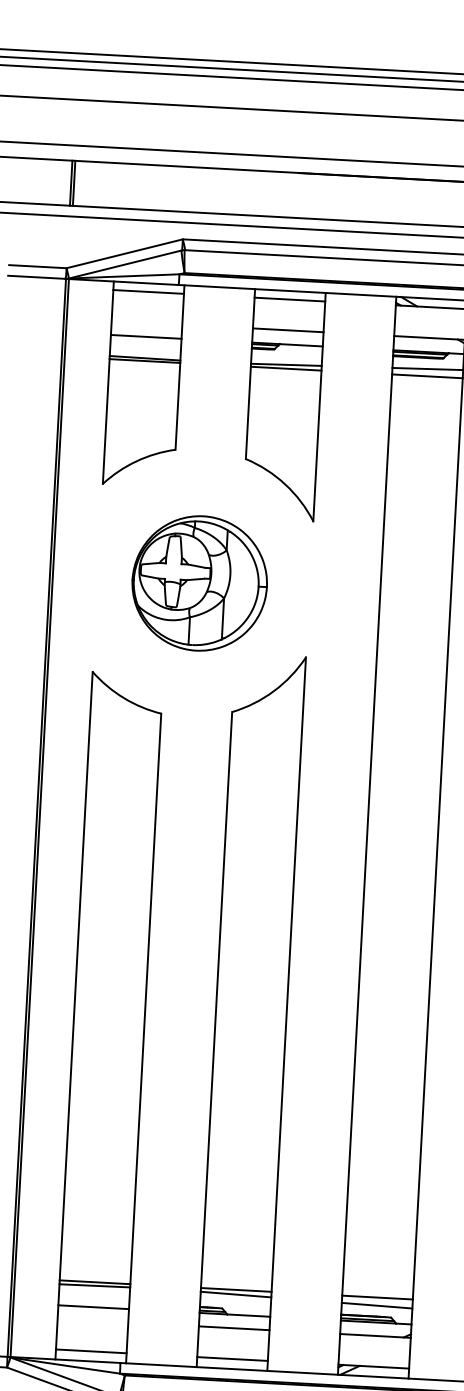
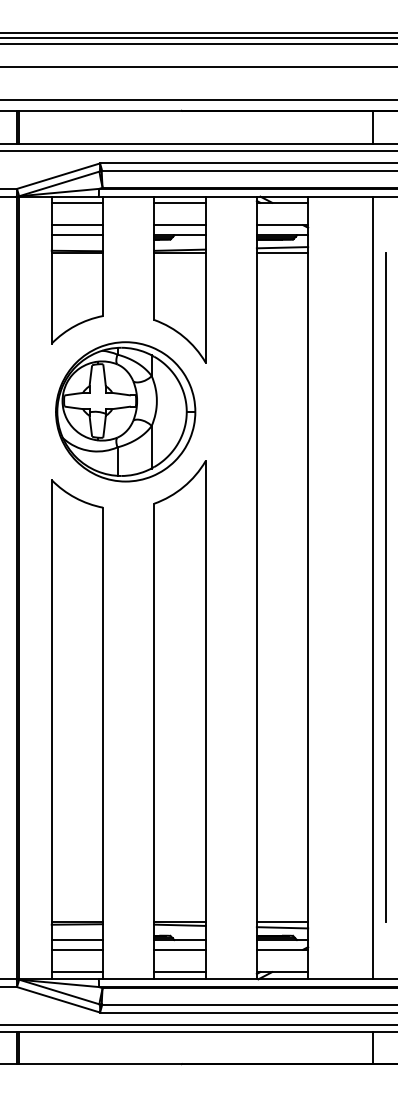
line: (147, 323) -> (77, 225), added
part: (199, 582) -> (125, 411), size x1.43
line: (93, 1320) -> (77, 949), added

